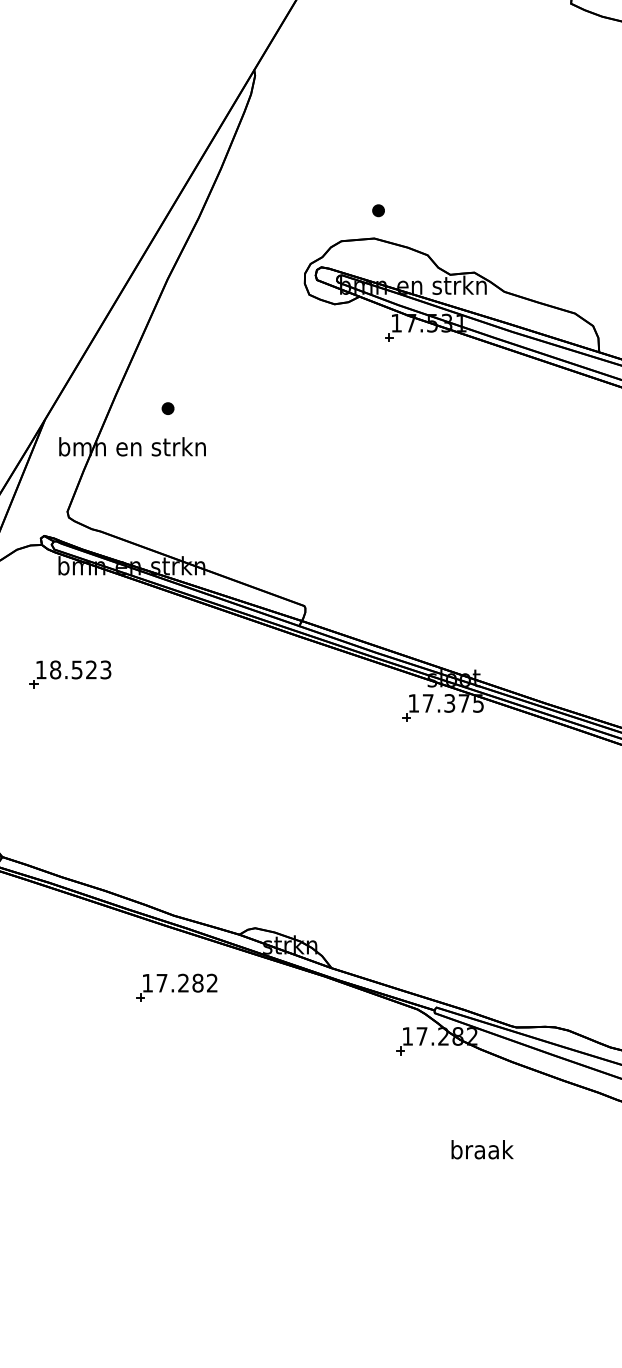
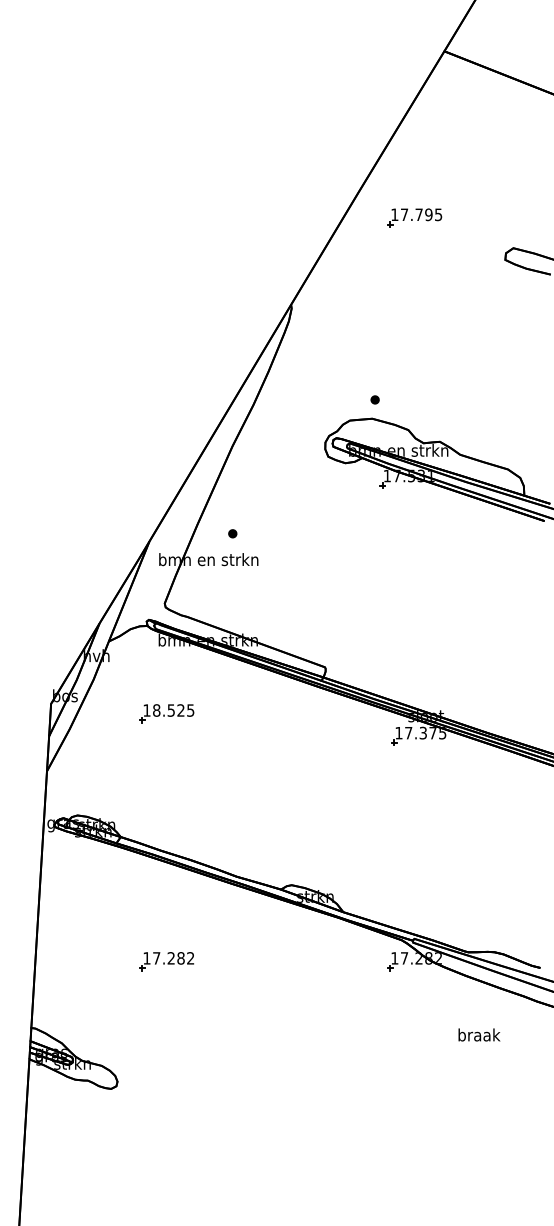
text: (105, 669) -> (190, 710), 18.523 -> 18.525
part: (176, 987) -> (166, 961), moved
text: (482, 1148) -> (479, 1034), moved

